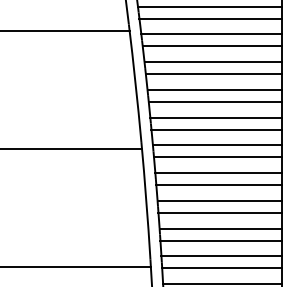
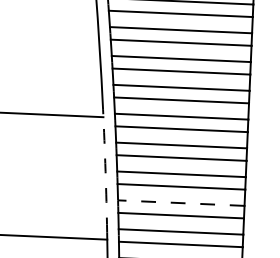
arc: (146, 200) -> (105, 170), solid -> dashed
line: (220, 228) -> (181, 203), solid -> dashed

